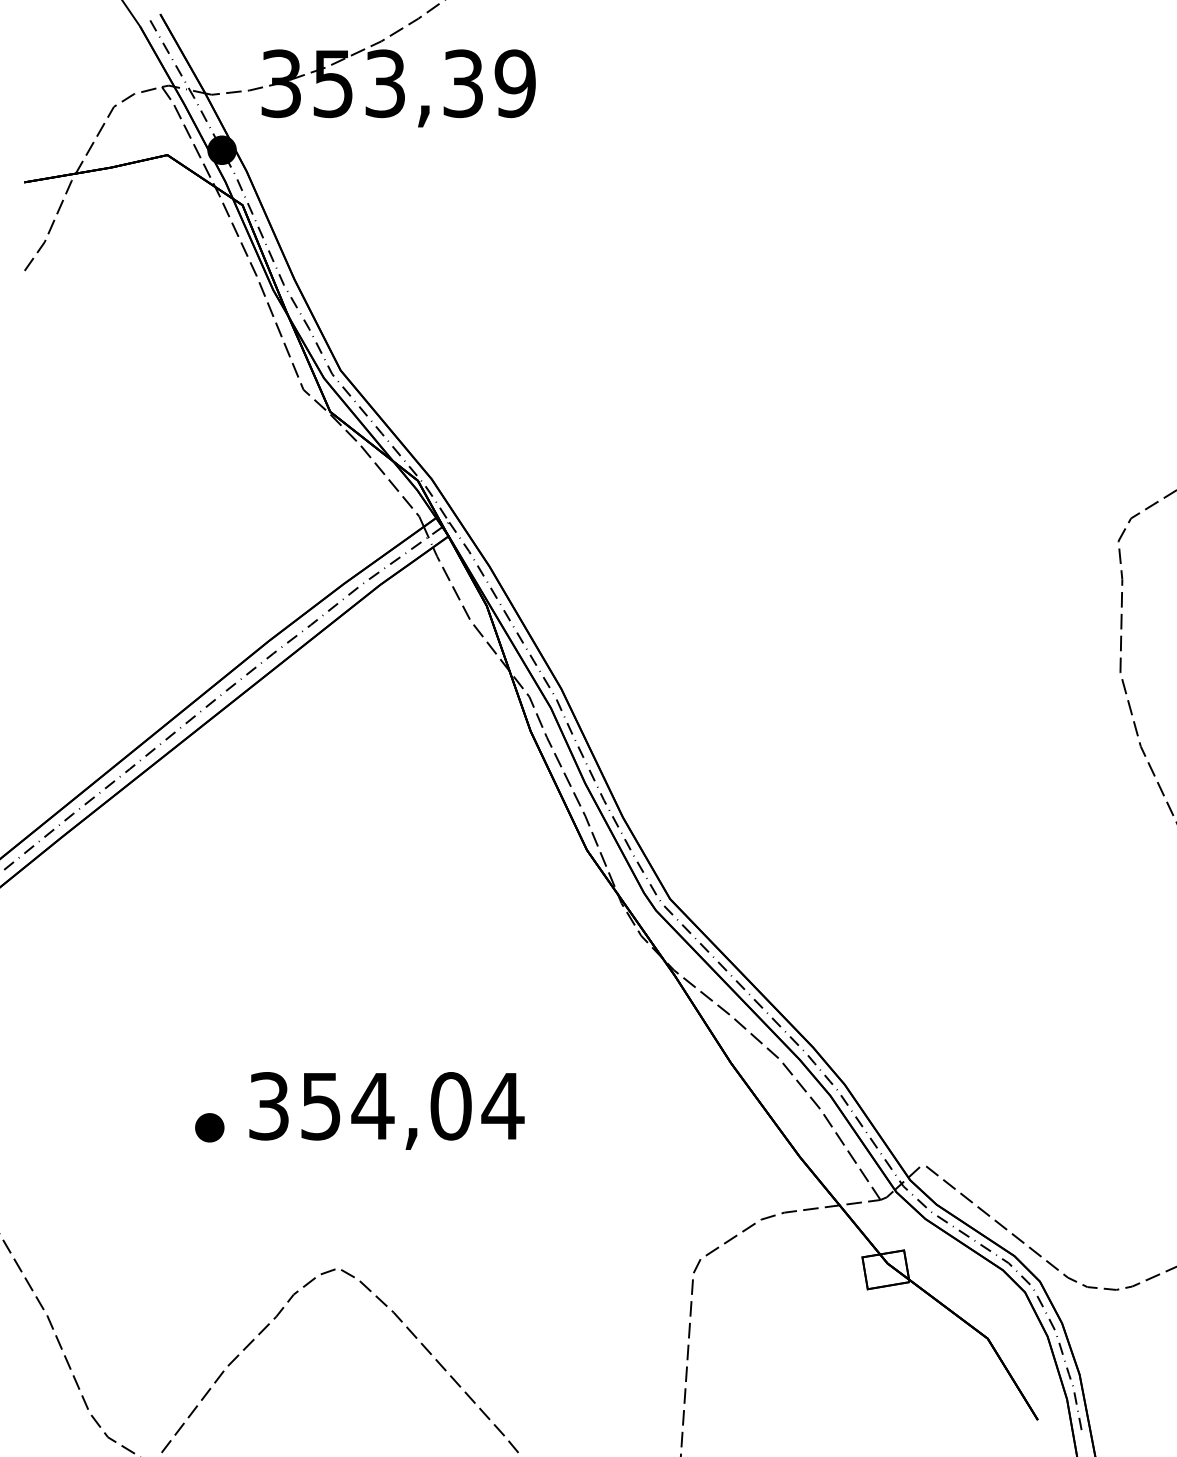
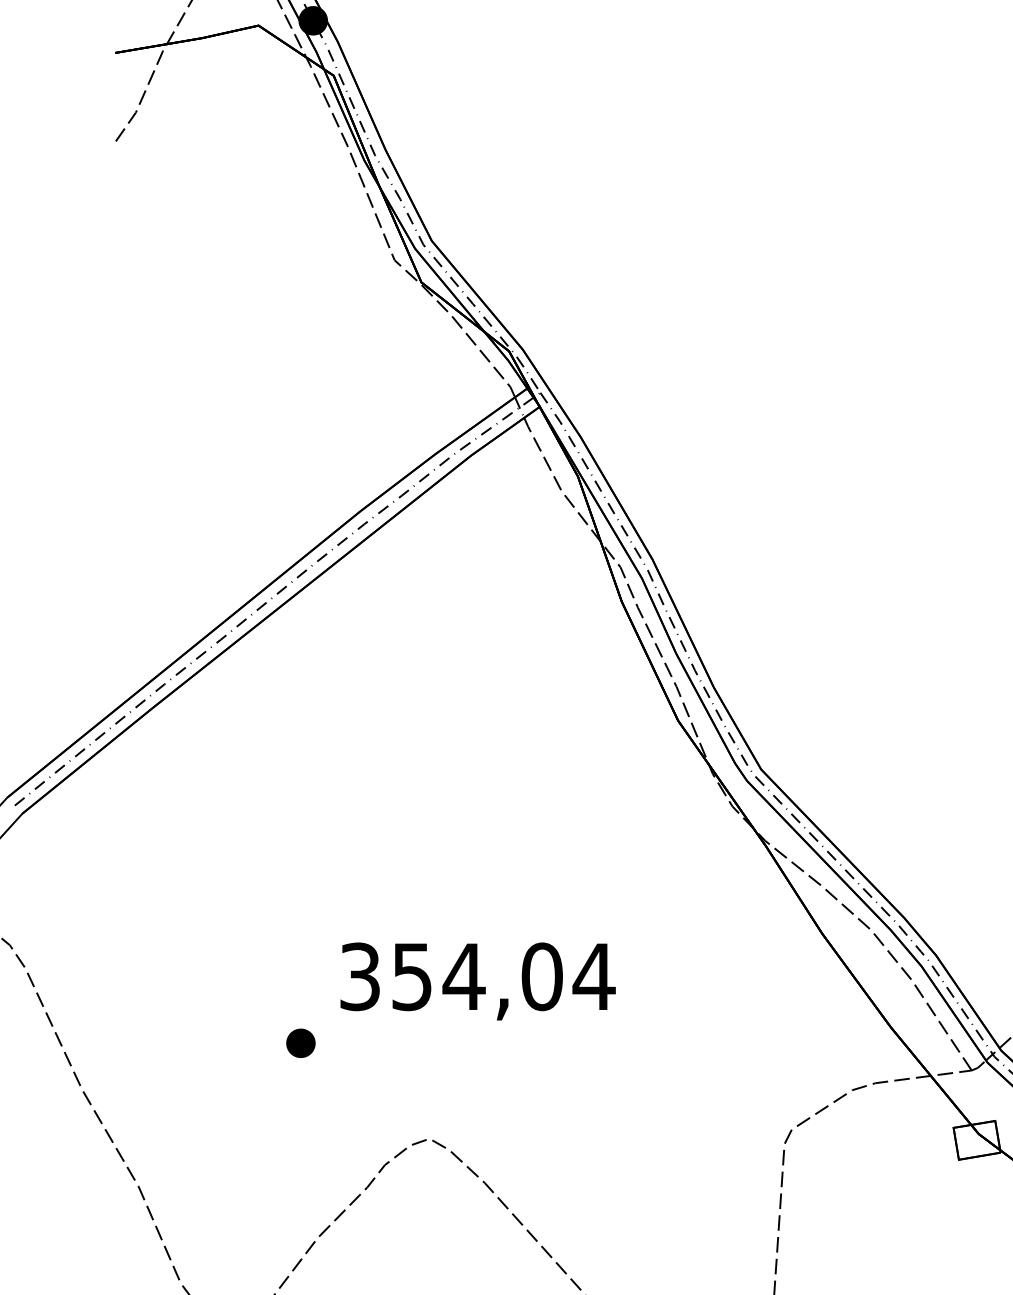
part: (209, 1127) -> (300, 1043), moved

